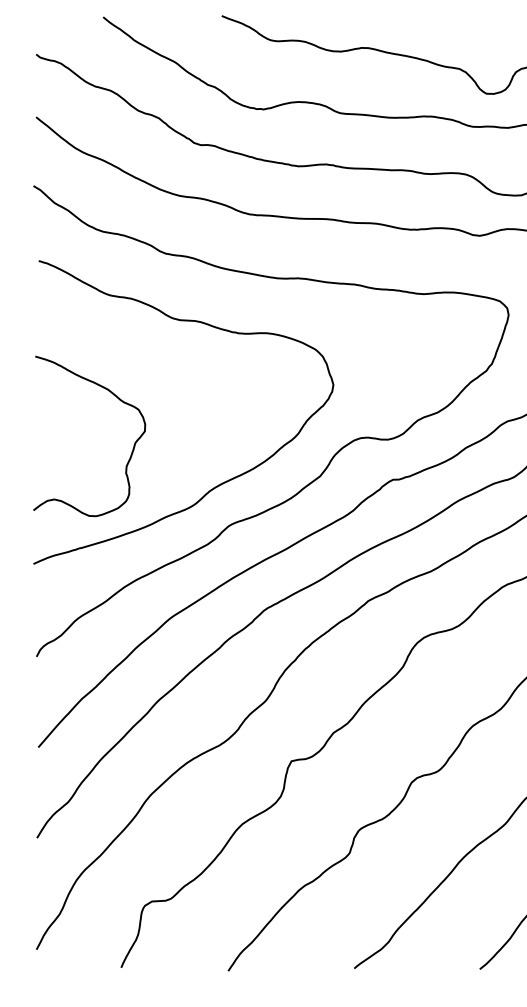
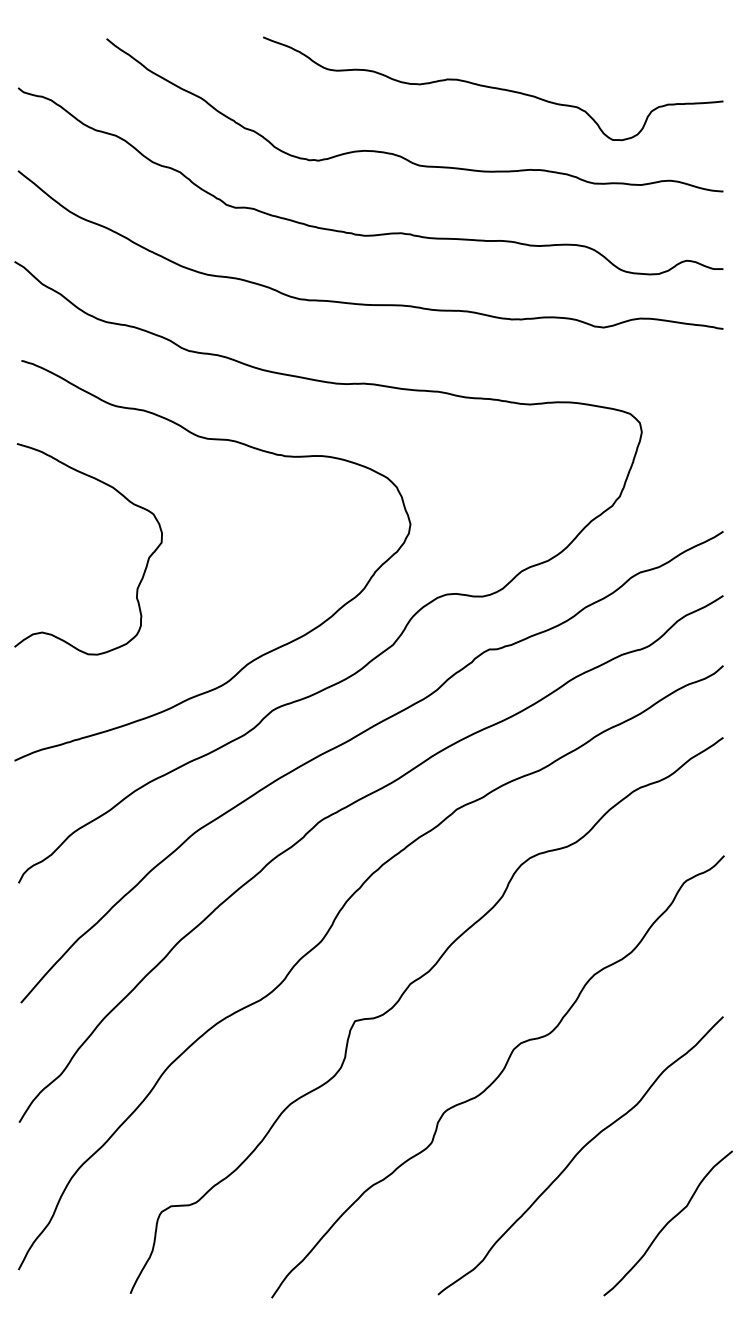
curve: (133, 446) -> (146, 562), moved

